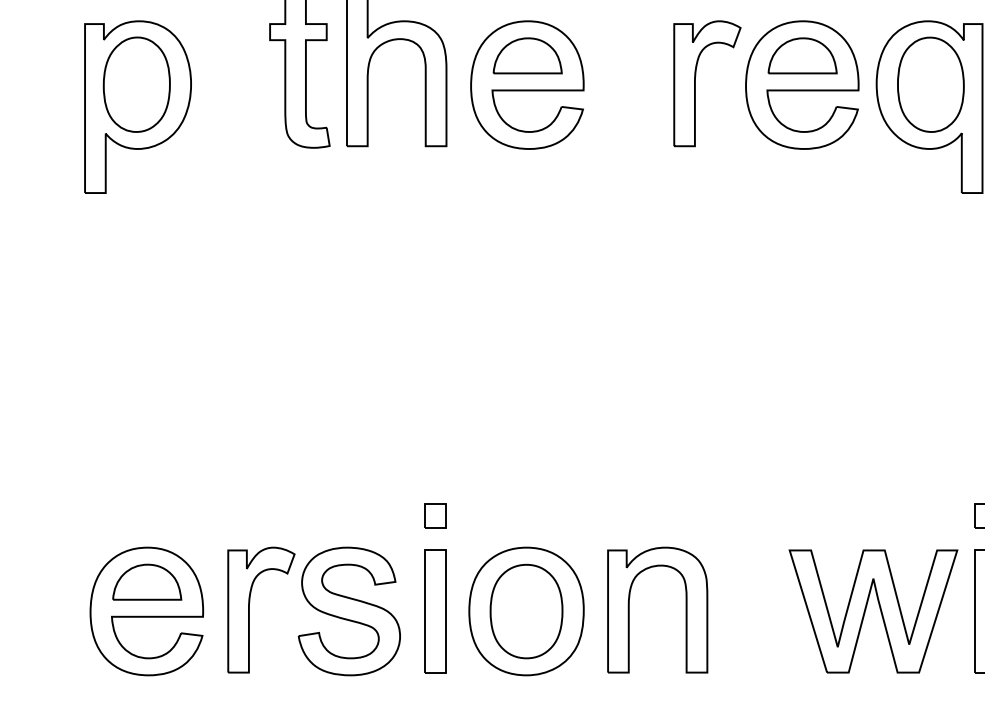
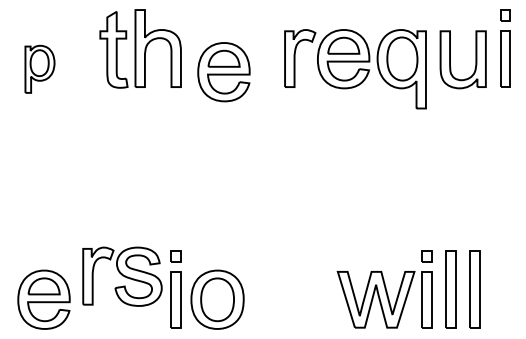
part: (526, 85) -> (223, 72), moved
part: (136, 107) -> (39, 69), size x0.6
part: (631, 608) -> (265, 298), removed
part: (314, 610) -> (122, 276), moved

